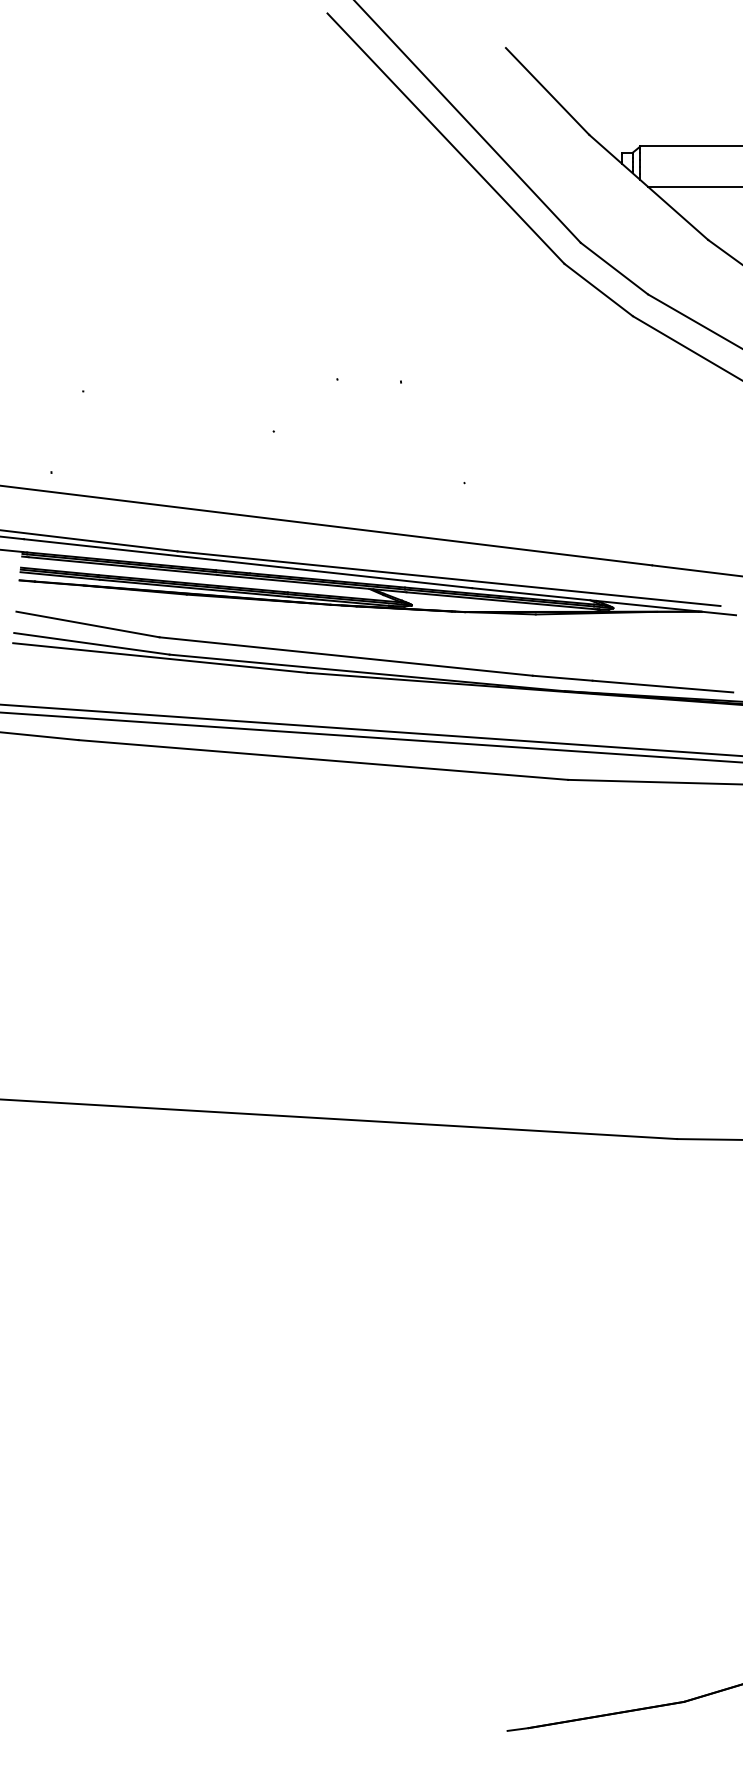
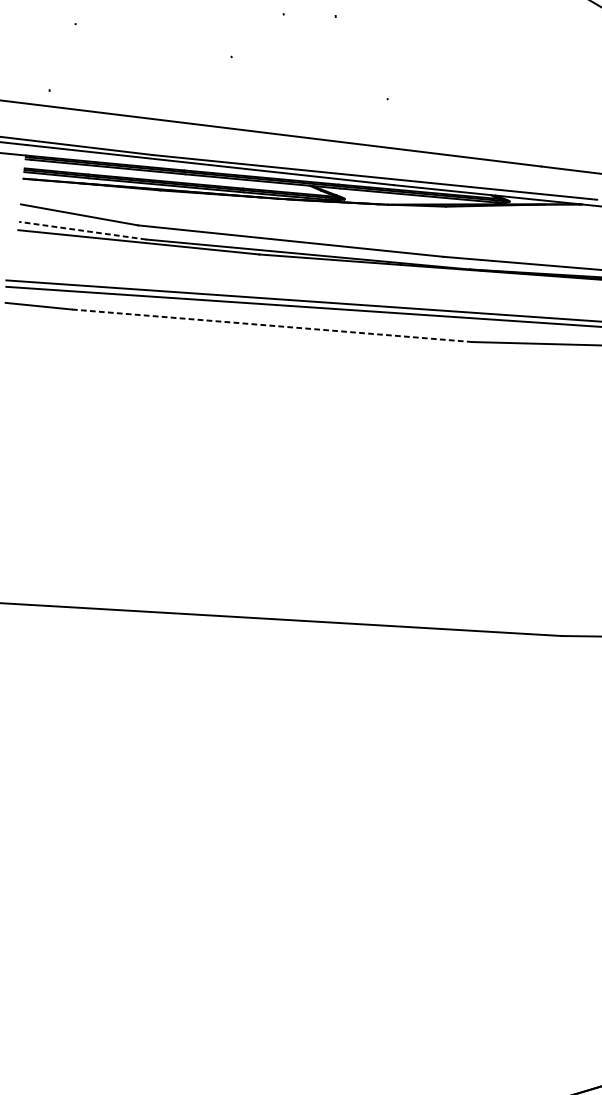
line: (91, 643) -> (82, 230), solid -> dashed
line: (323, 760) -> (272, 326), solid -> dashed

